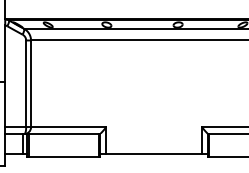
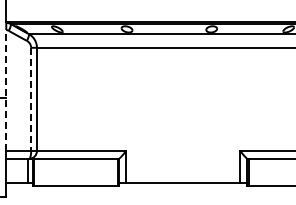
line: (5, 76) -> (6, 90), solid -> dashed
line: (26, 83) -> (31, 99), solid -> dashed

